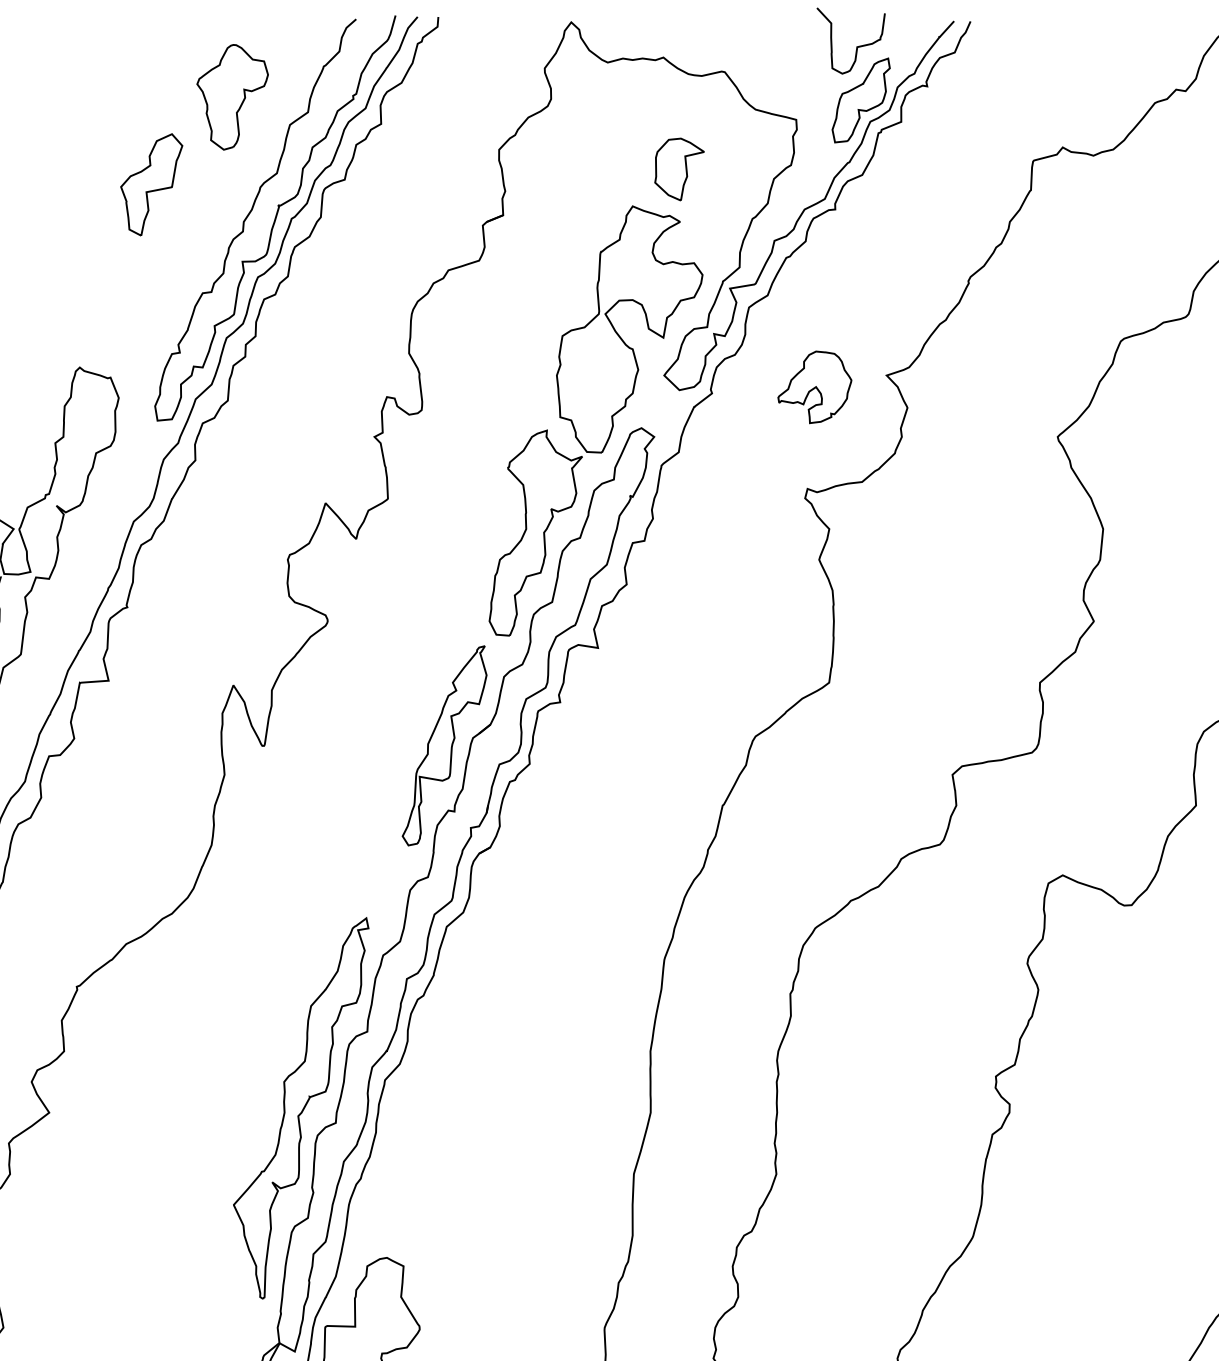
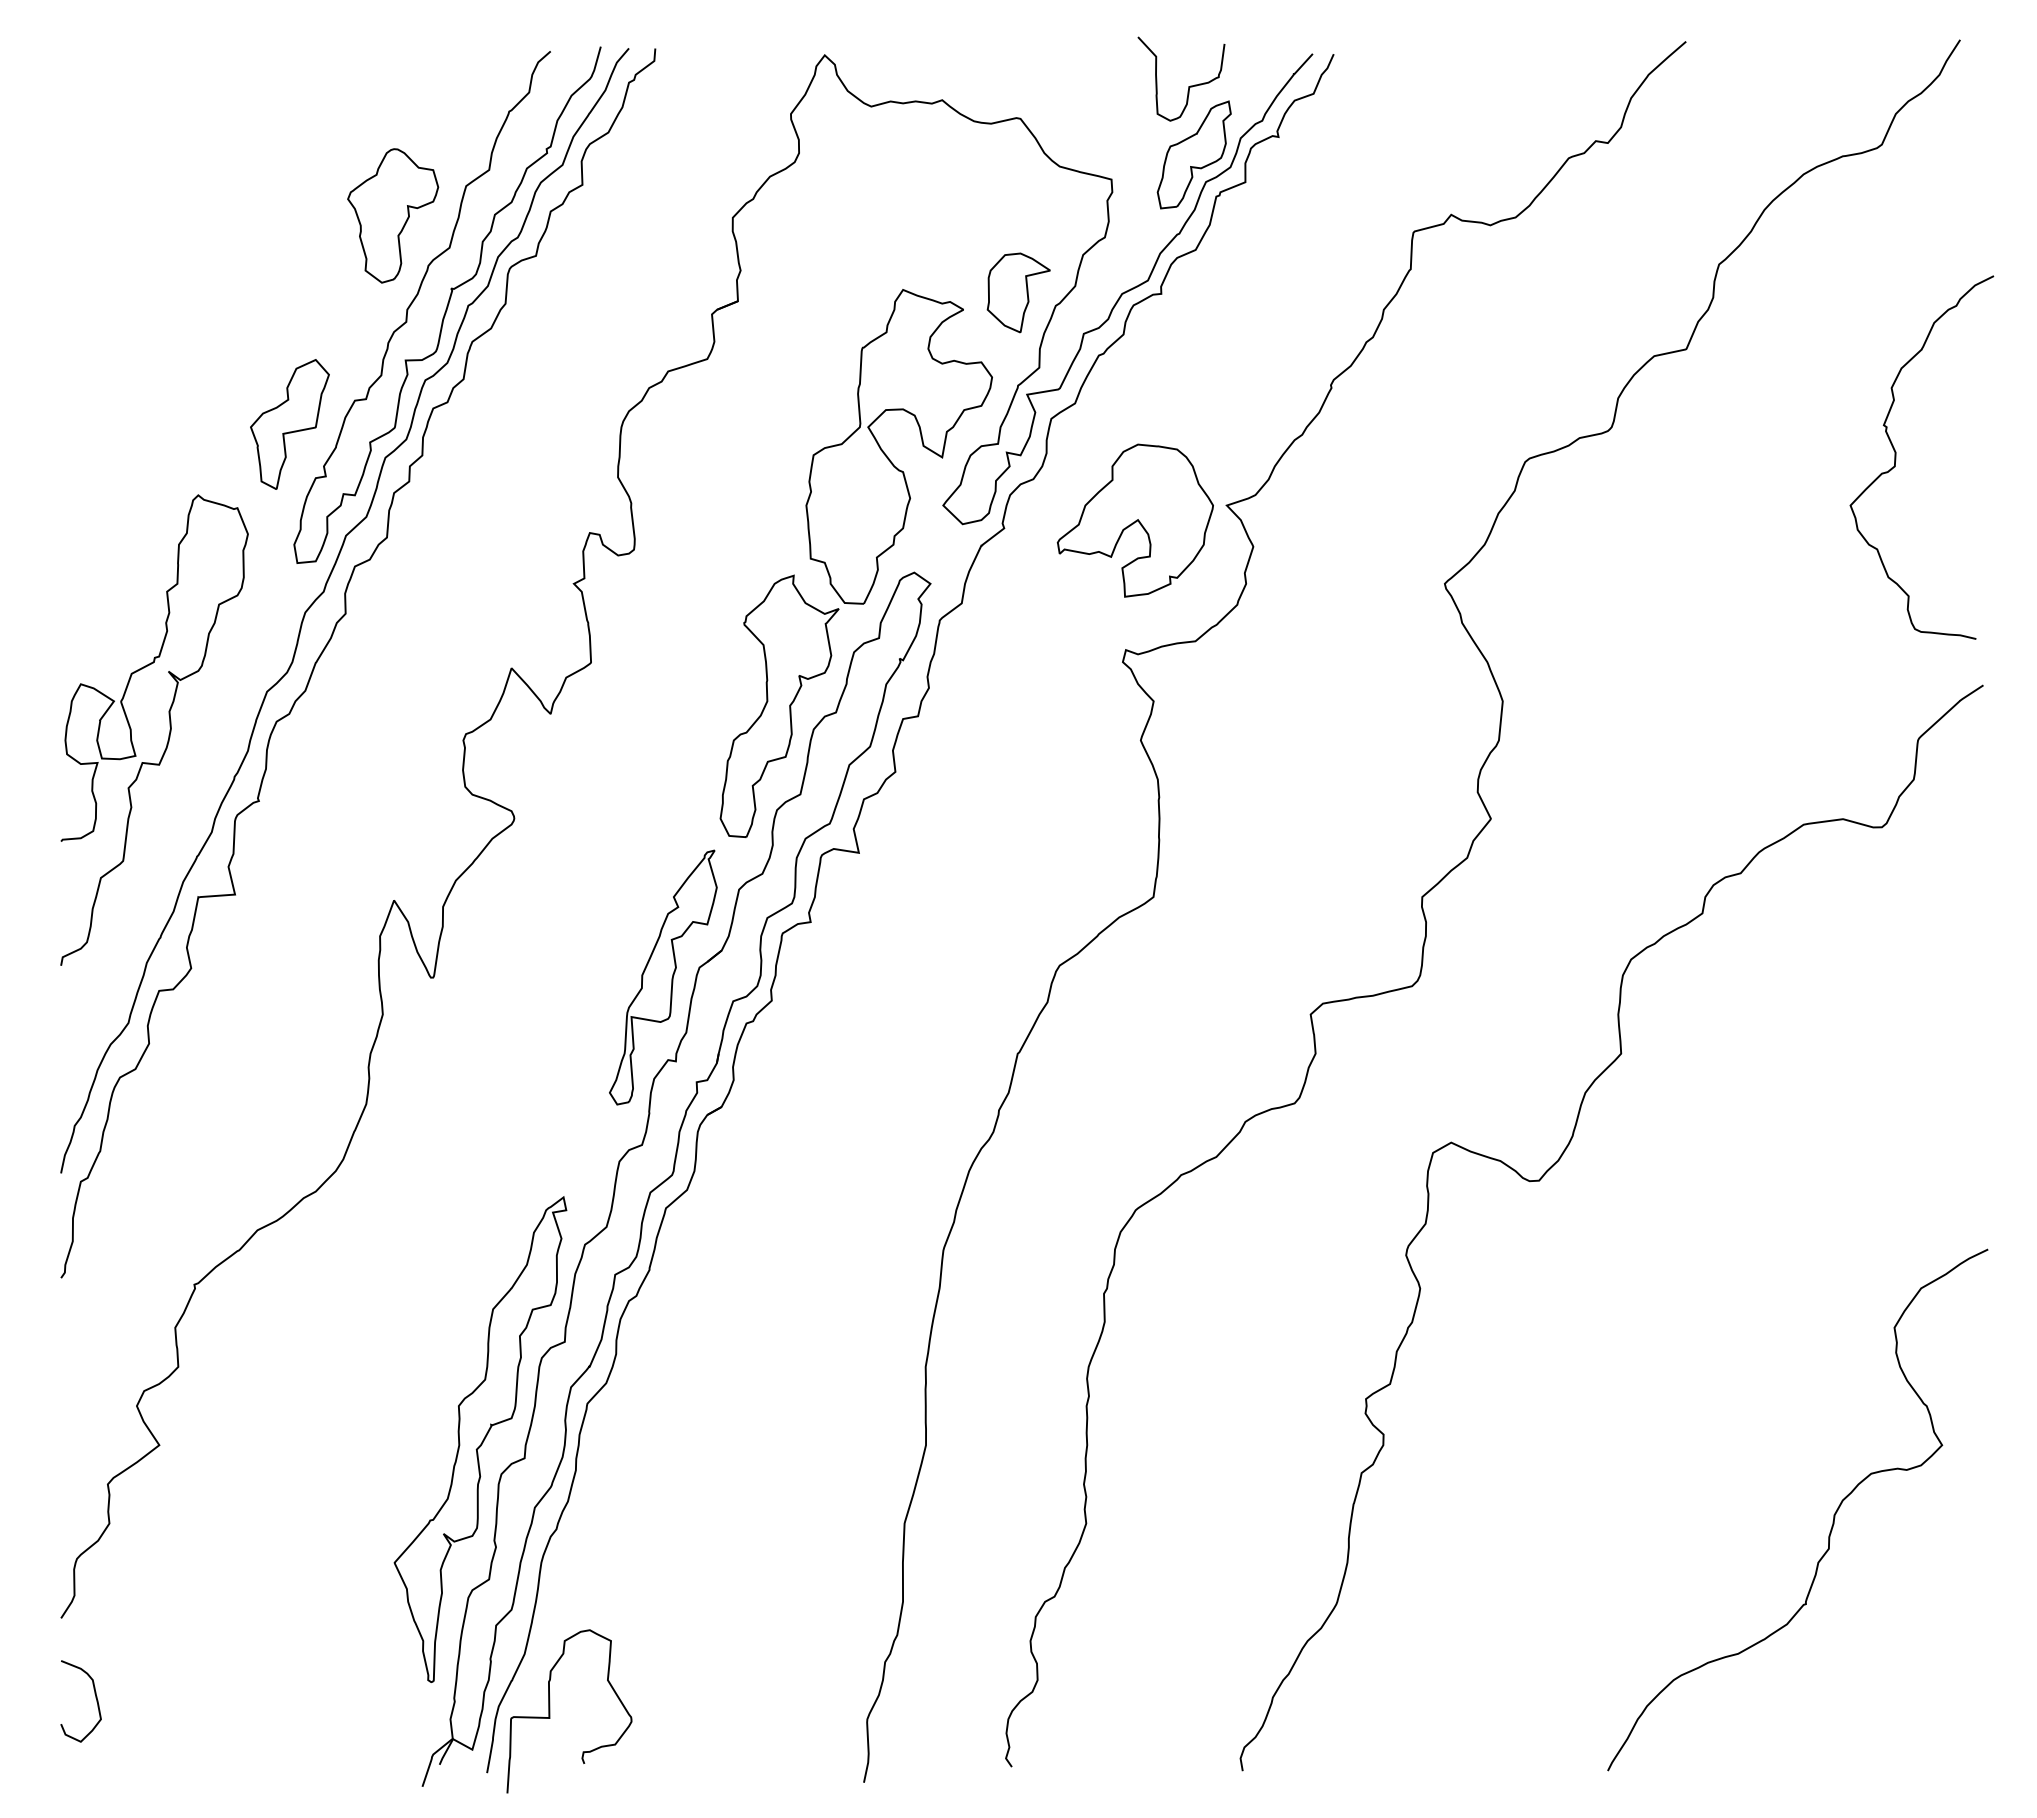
part: (232, 97) -> (393, 215), moved
part: (679, 169) -> (1018, 292), moved
part: (151, 184) -> (289, 424), moved
part: (814, 387) -> (1134, 520), size x1.67

